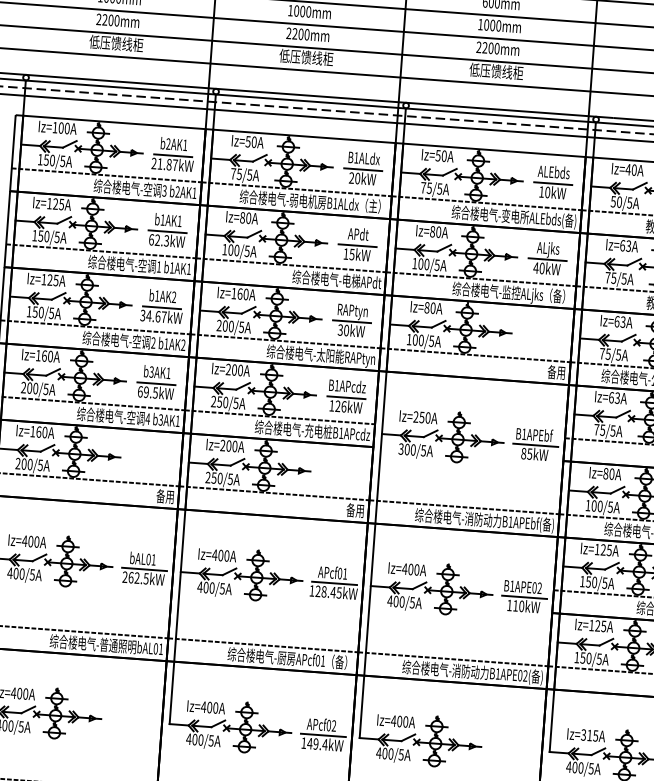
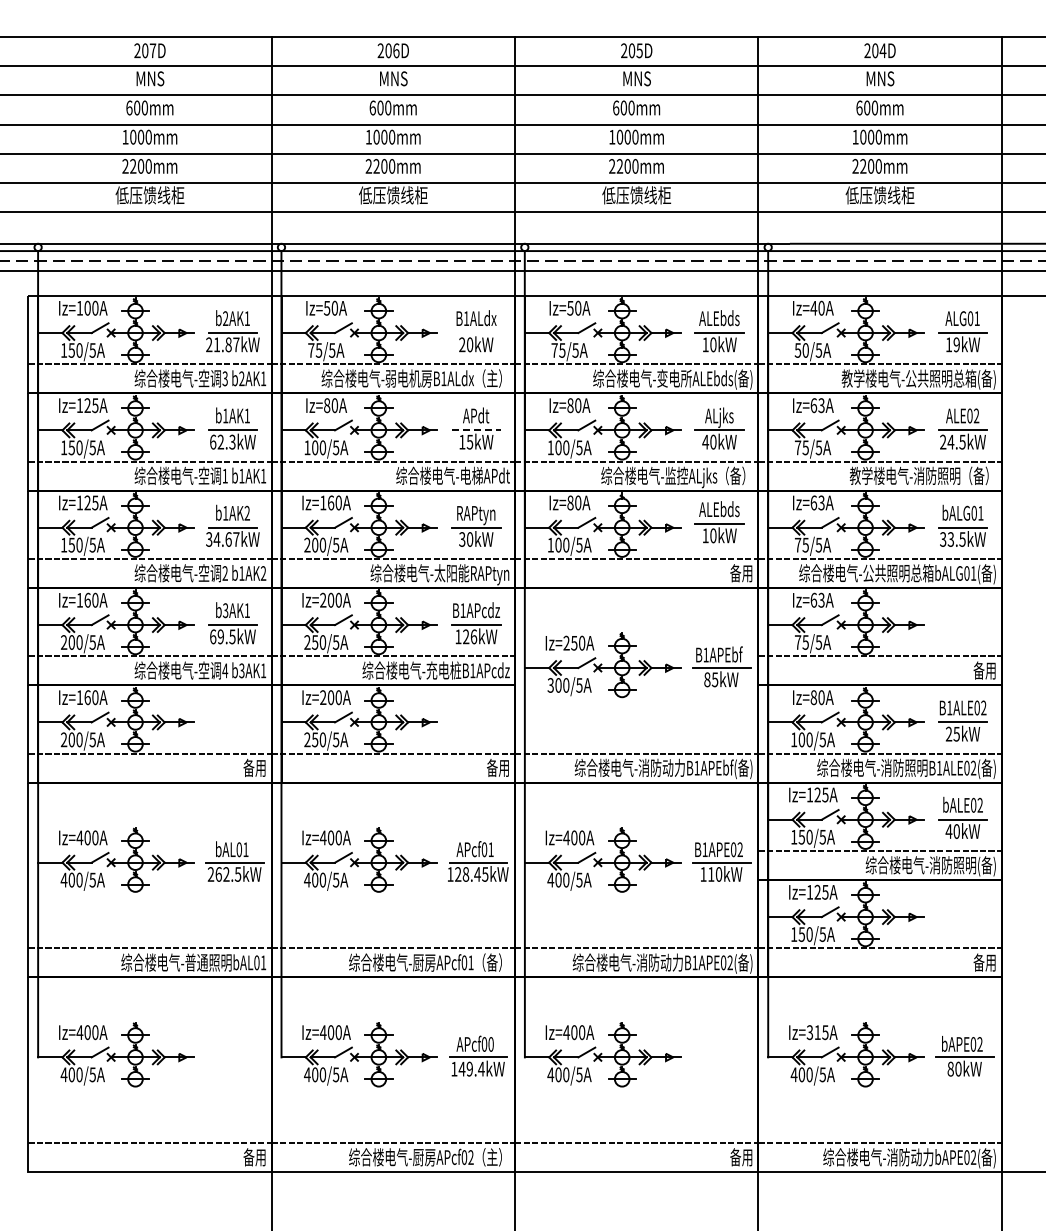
line: (362, 170) -> (475, 333), removed
line: (357, 245) -> (476, 430), solid -> dashed
part: (542, 331) -> (719, 522), added
text: (333, 726) -> (490, 1044), APcf02 -> APcf00

